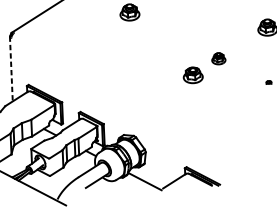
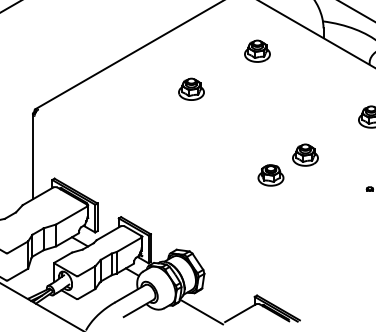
part: (218, 58) -> (305, 154), size x1.43
line: (11, 68) -> (32, 156), dashed -> solid

